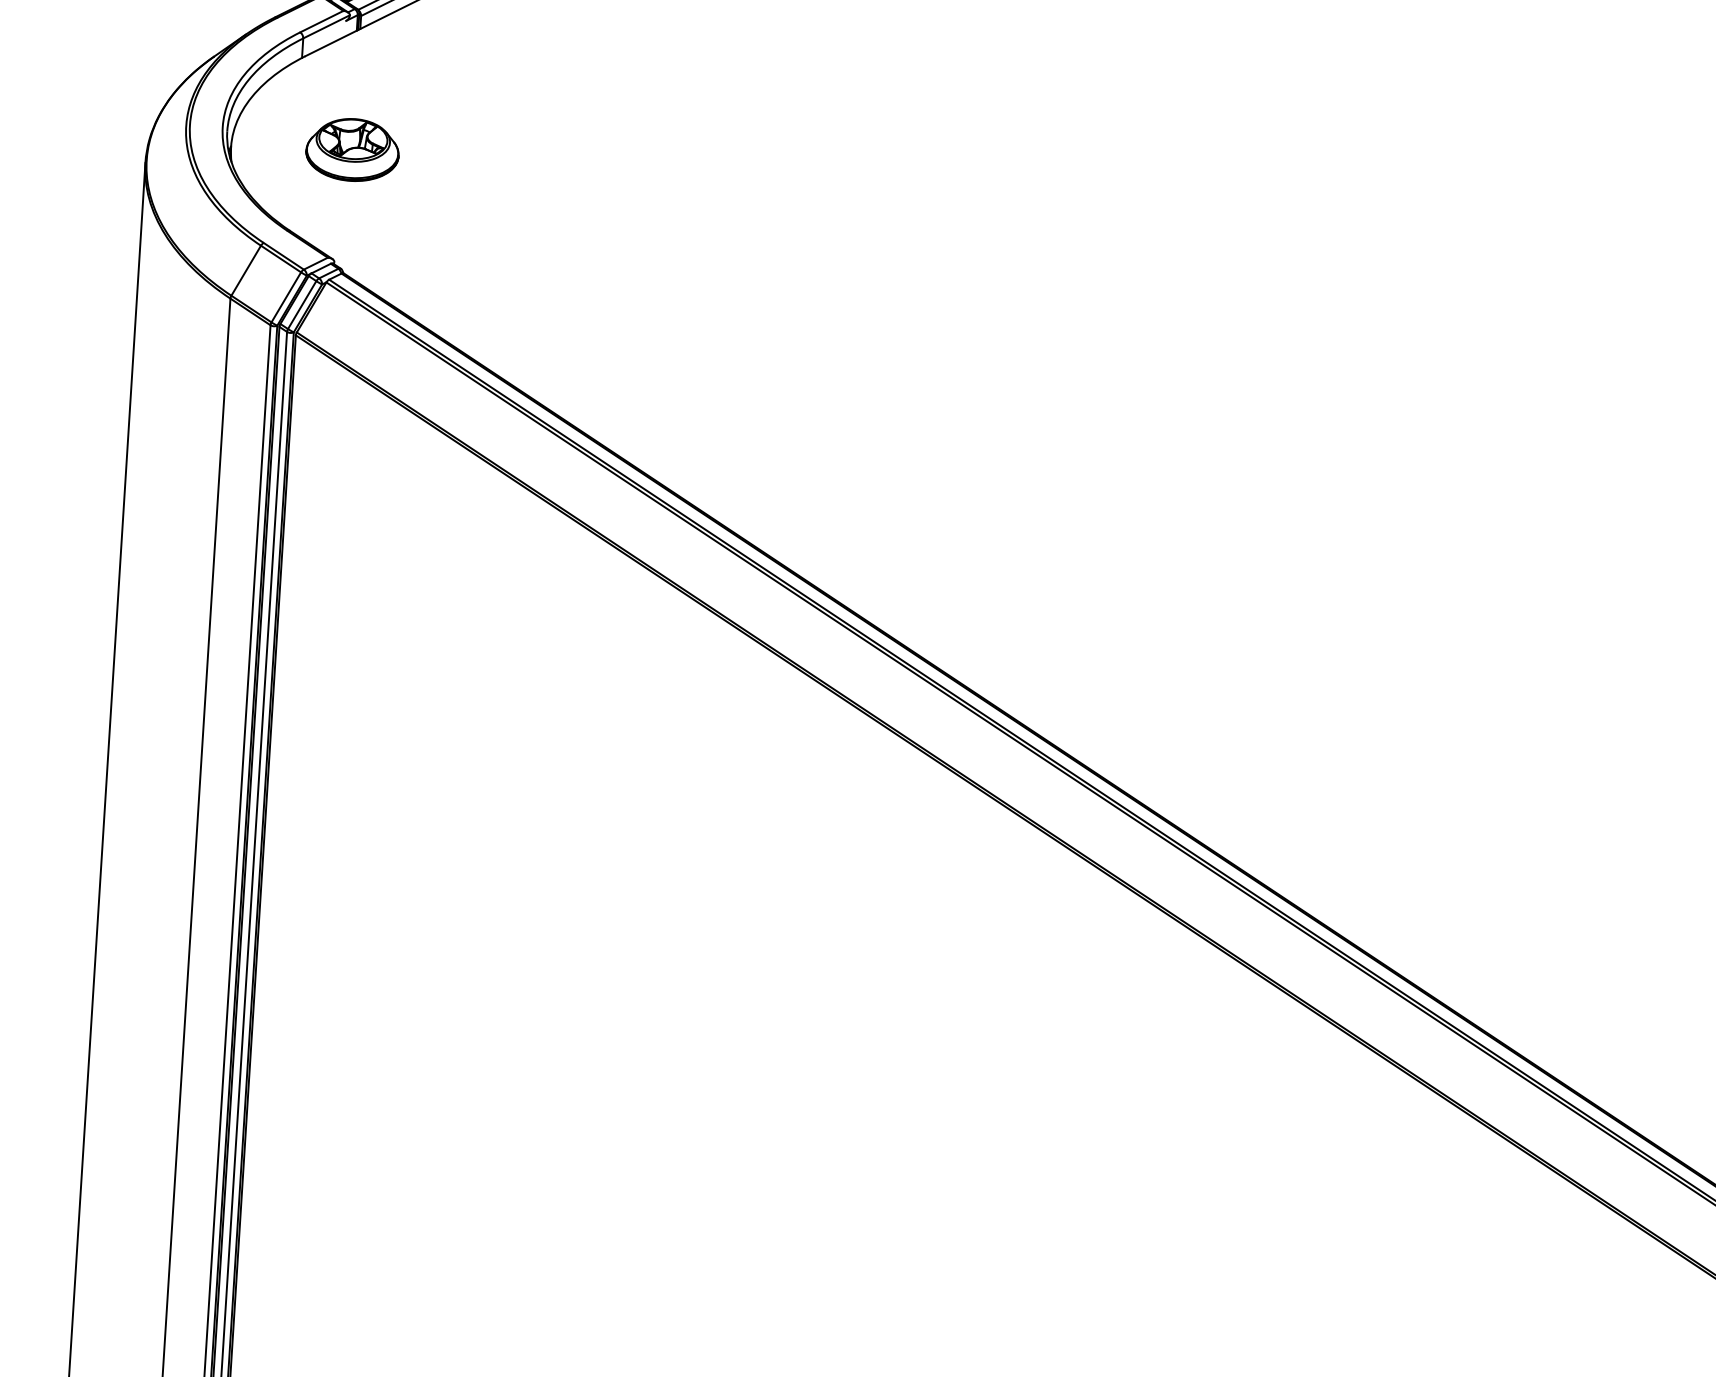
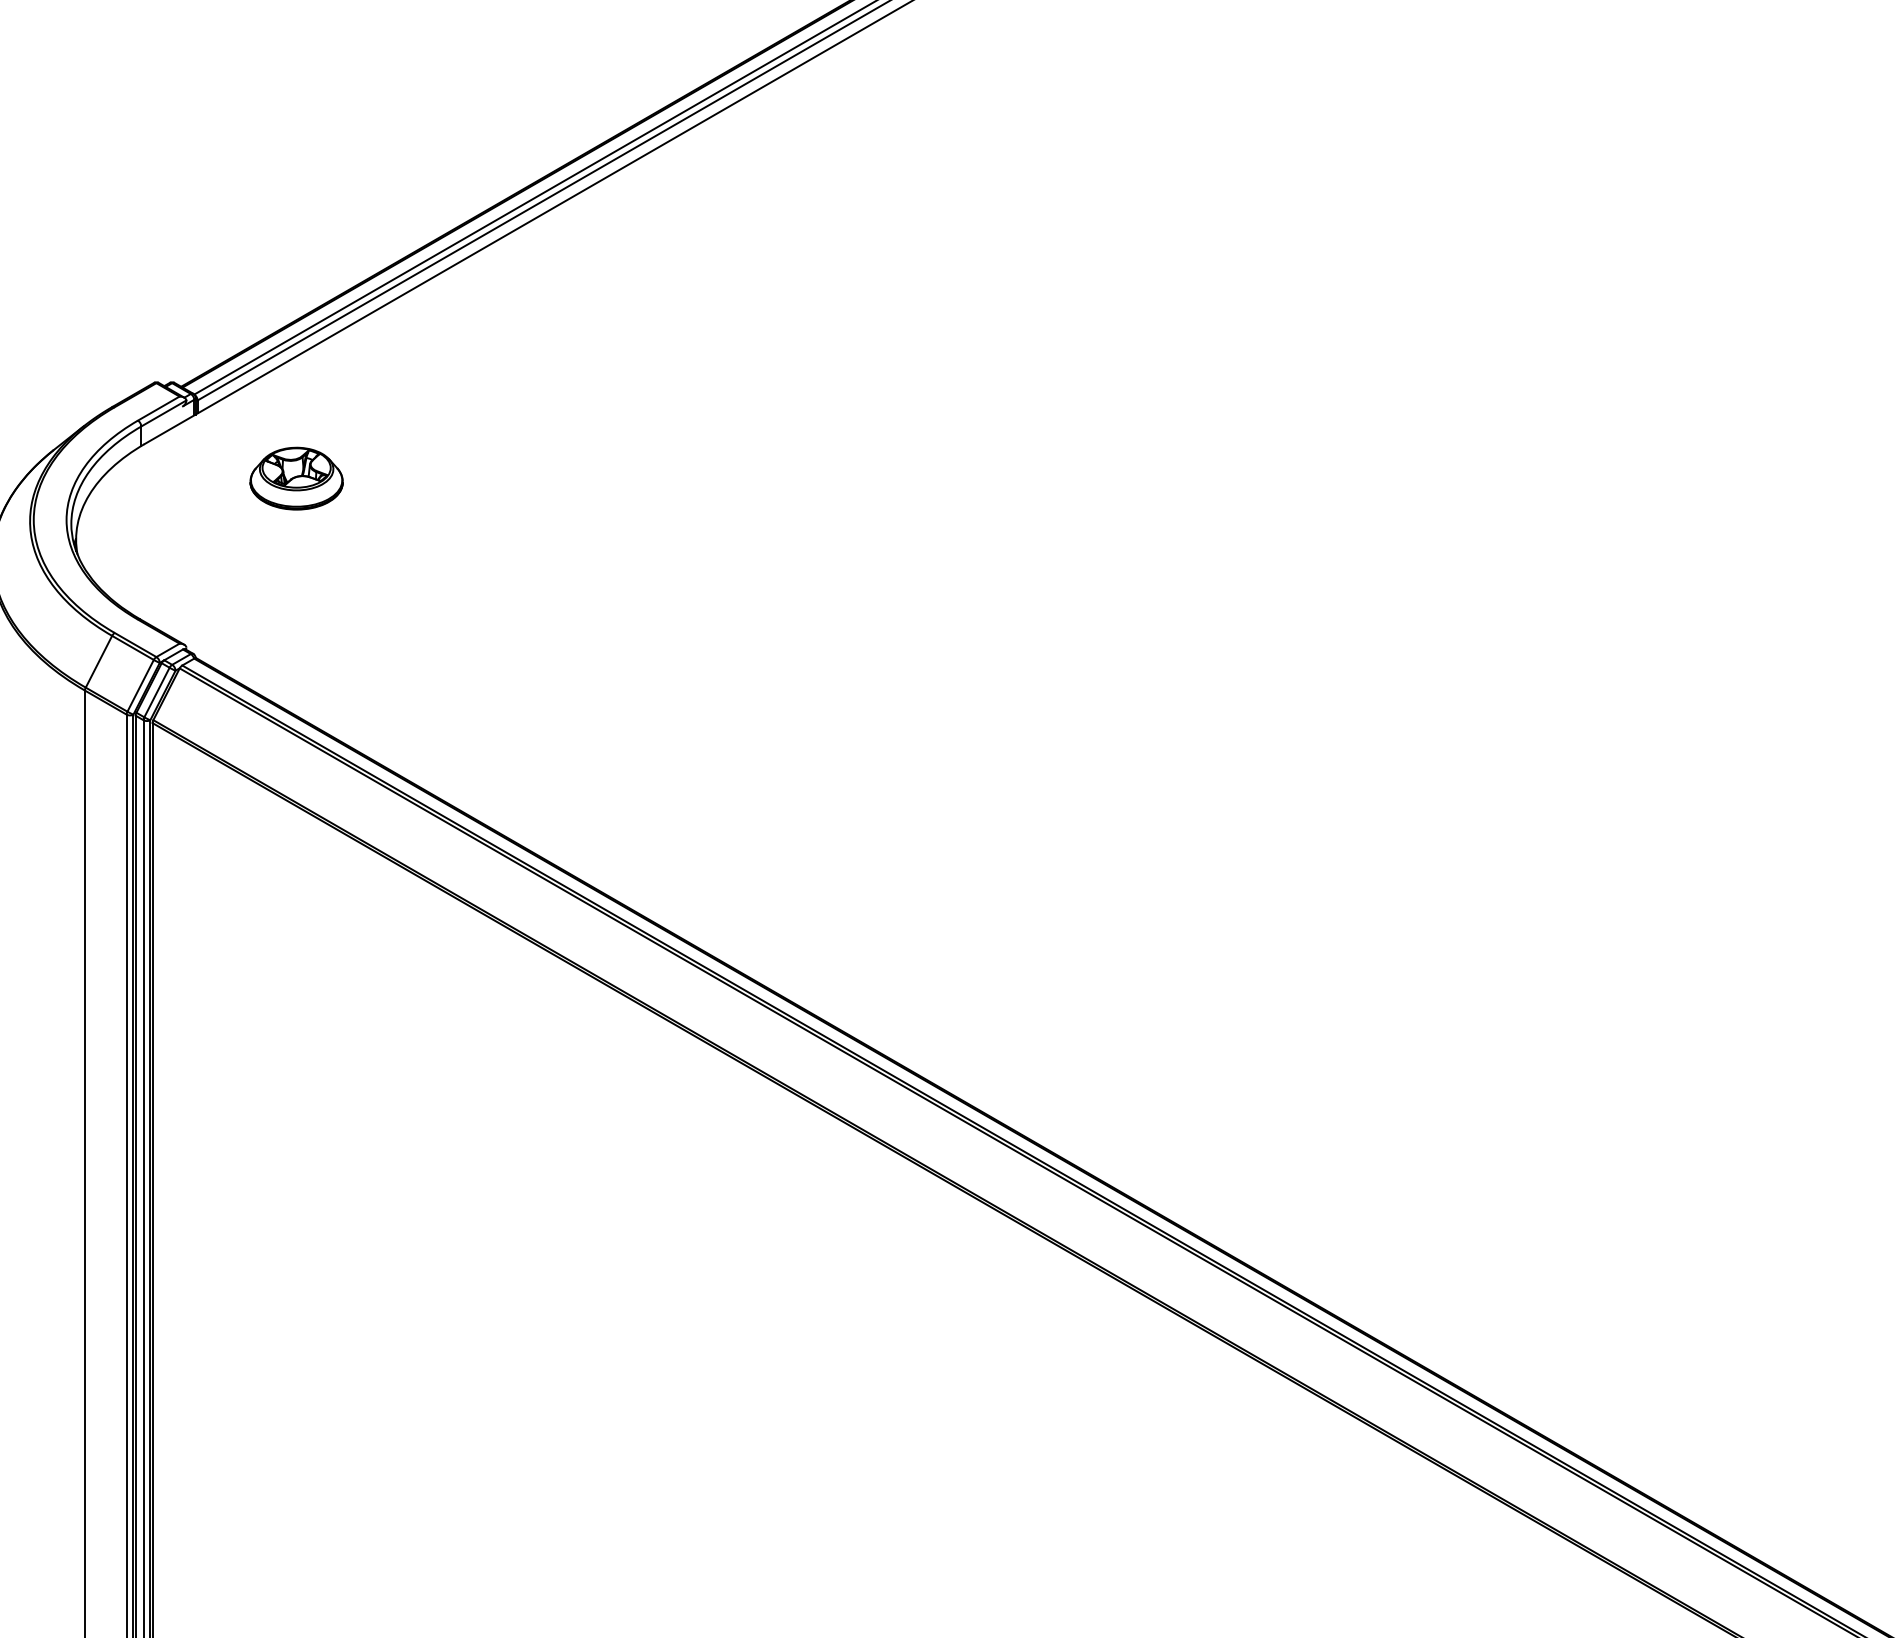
part: (352, 149) -> (296, 478), moved

